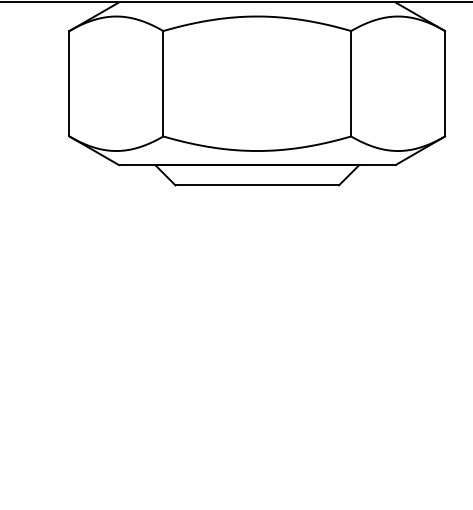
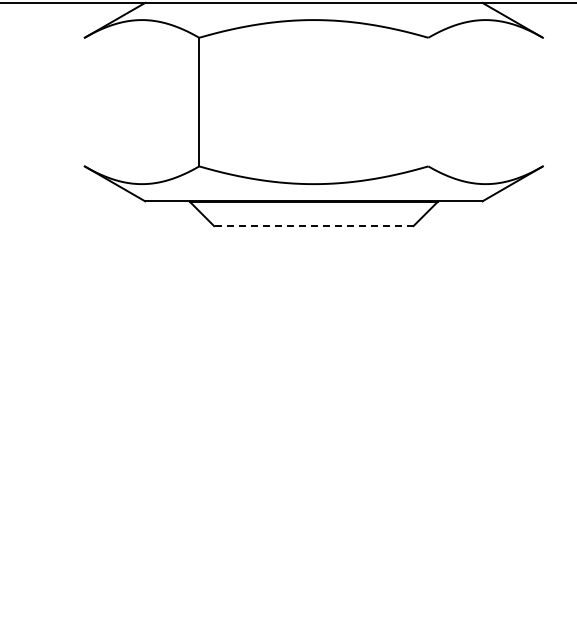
line: (69, 83) -> (84, 101), removed
line: (351, 83) -> (428, 101), removed
line: (444, 83) -> (542, 101), removed
line: (256, 185) -> (313, 226), solid -> dashed

